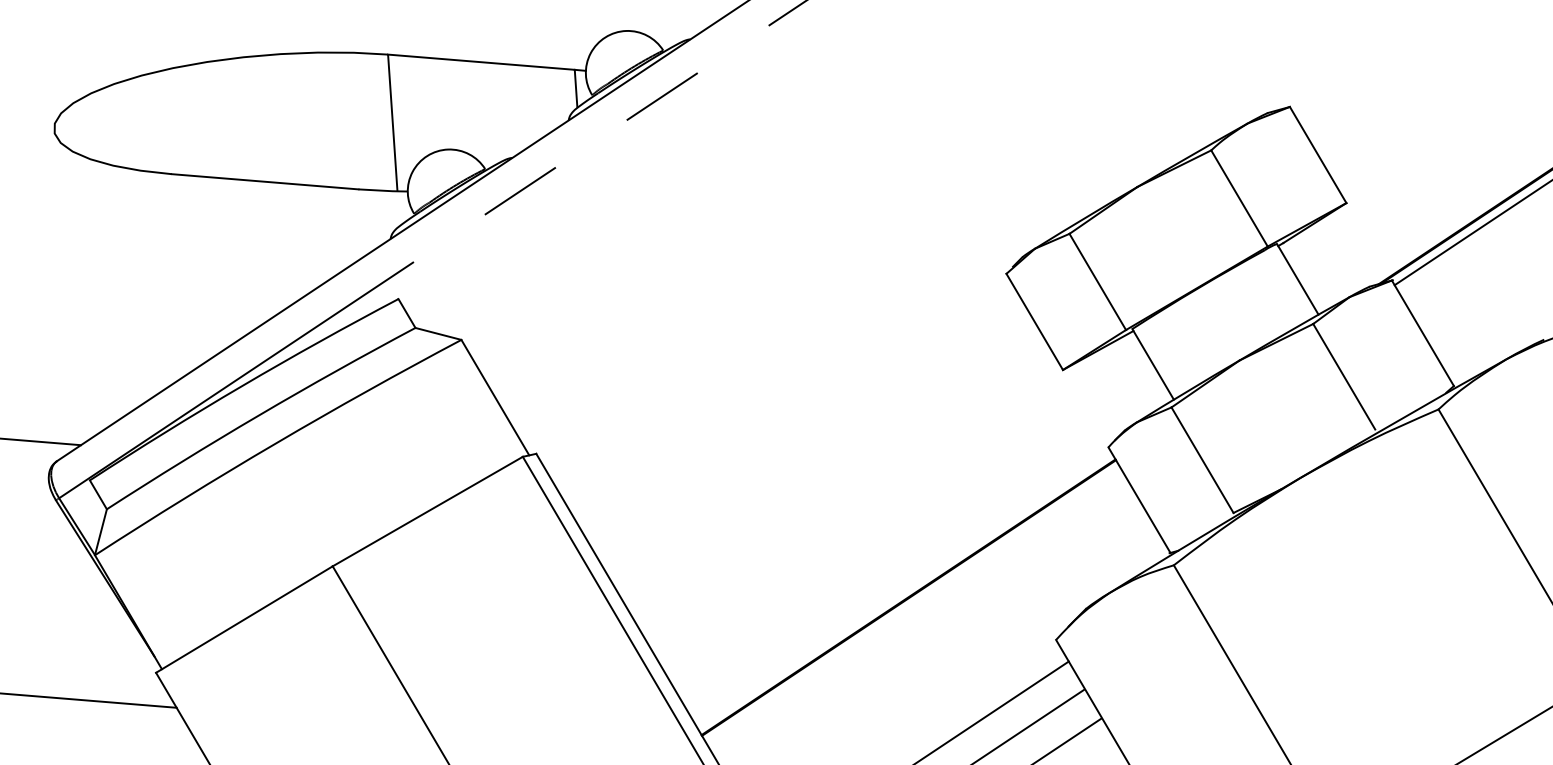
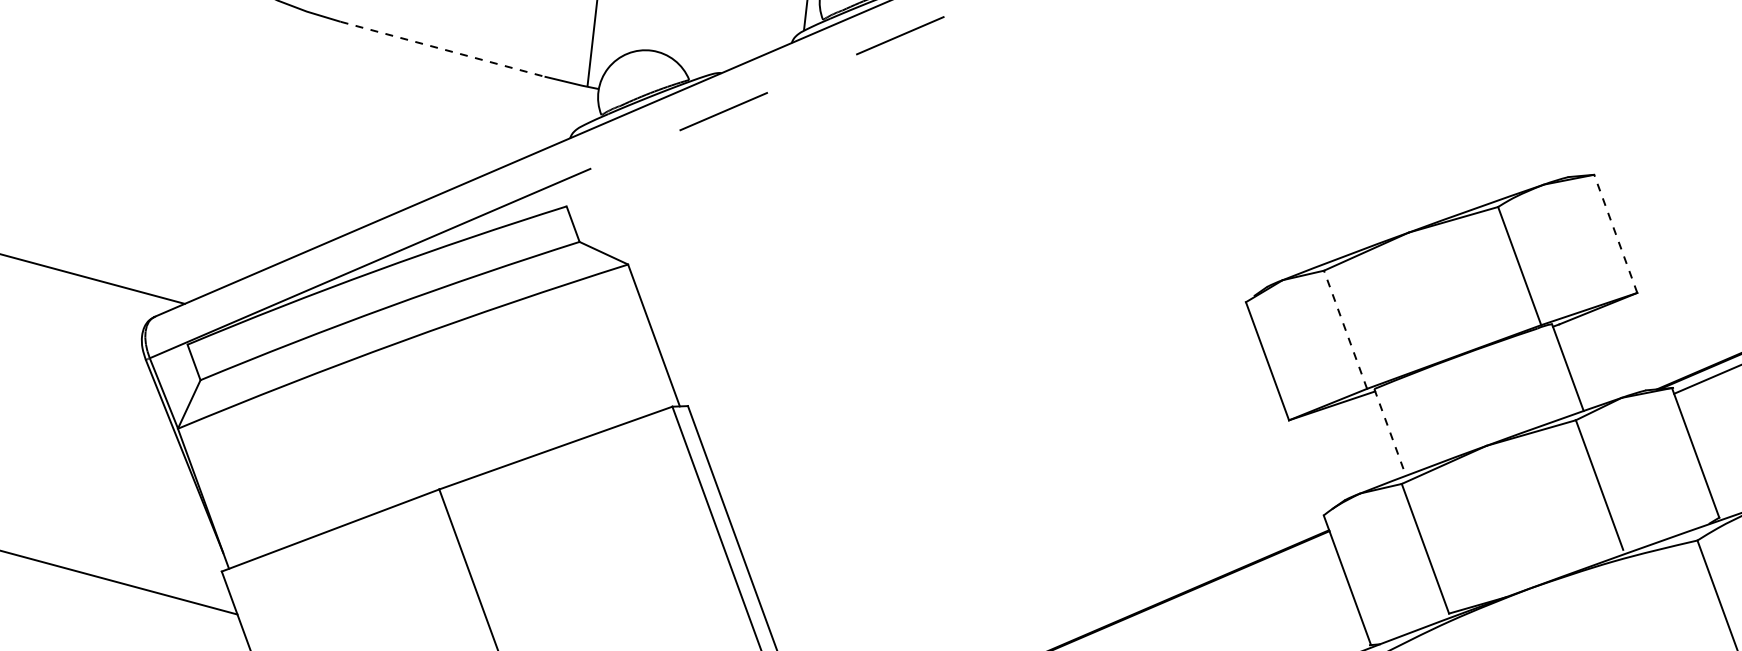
line: (1318, 155) -> (1616, 234), solid -> dashed
line: (265, 181) -> (443, 49), solid -> dashed
line: (1097, 281) -> (1345, 329), solid -> dashed
line: (1153, 364) -> (1390, 432), solid -> dashed

